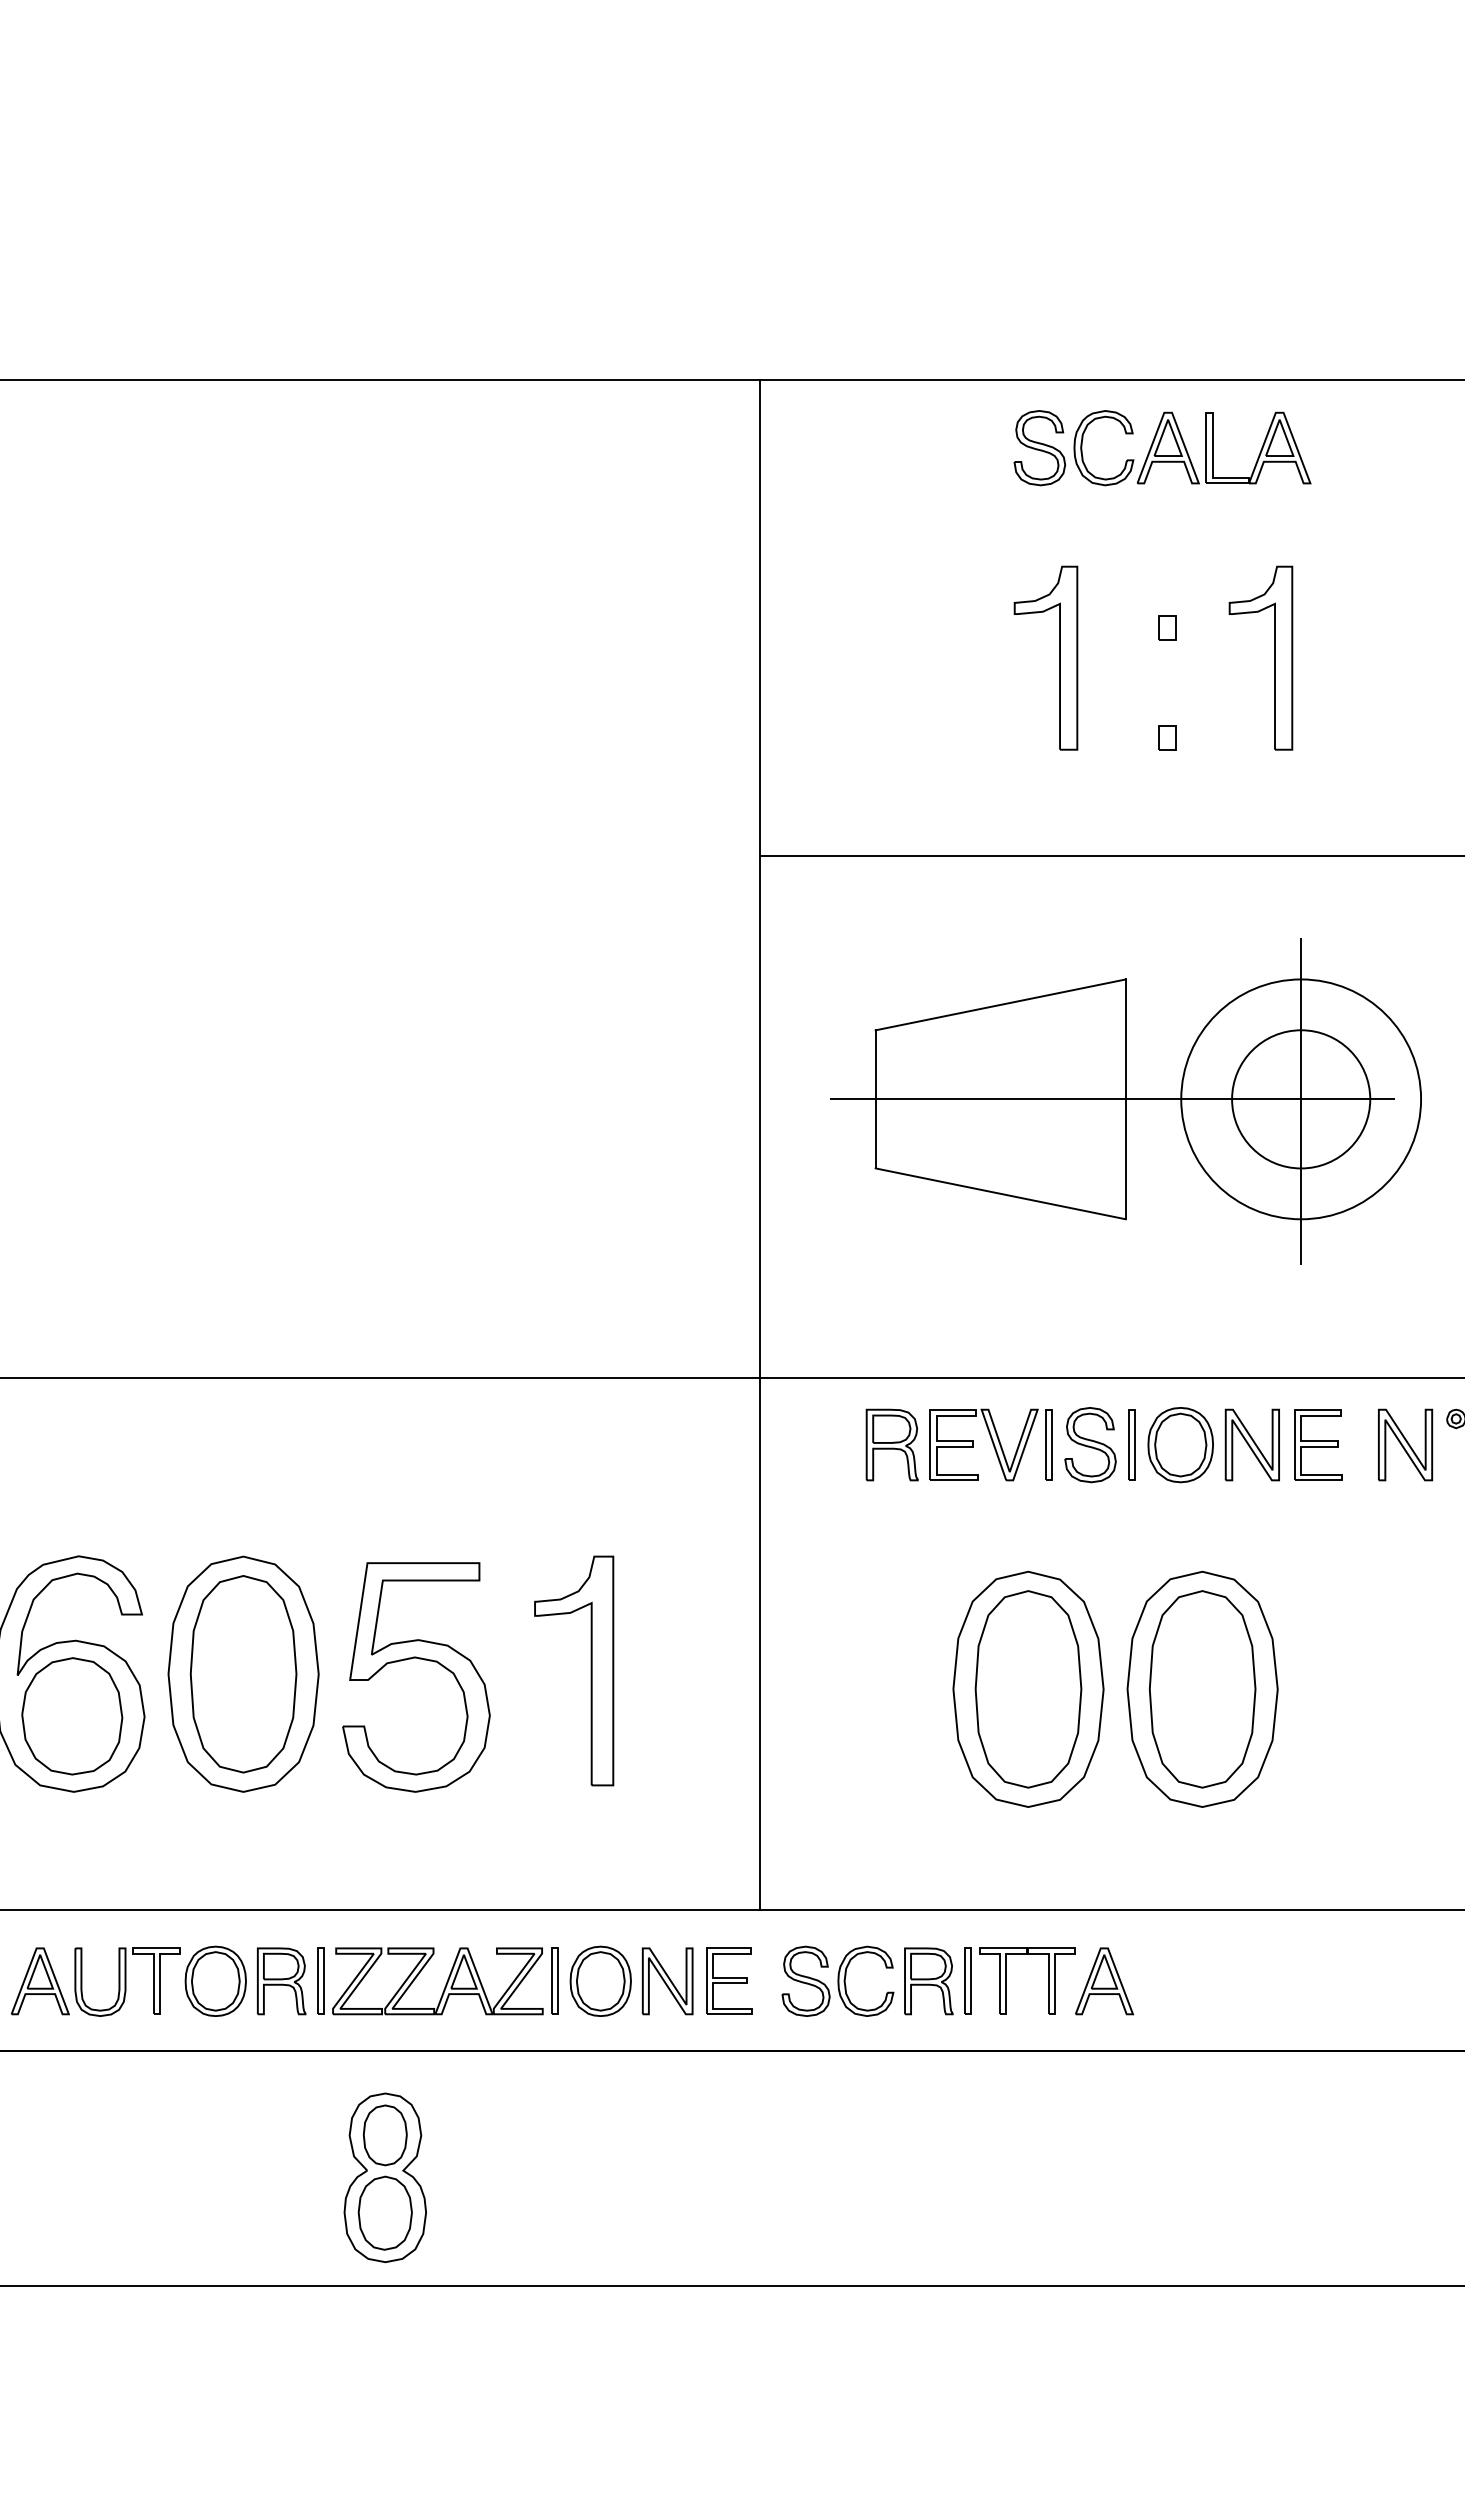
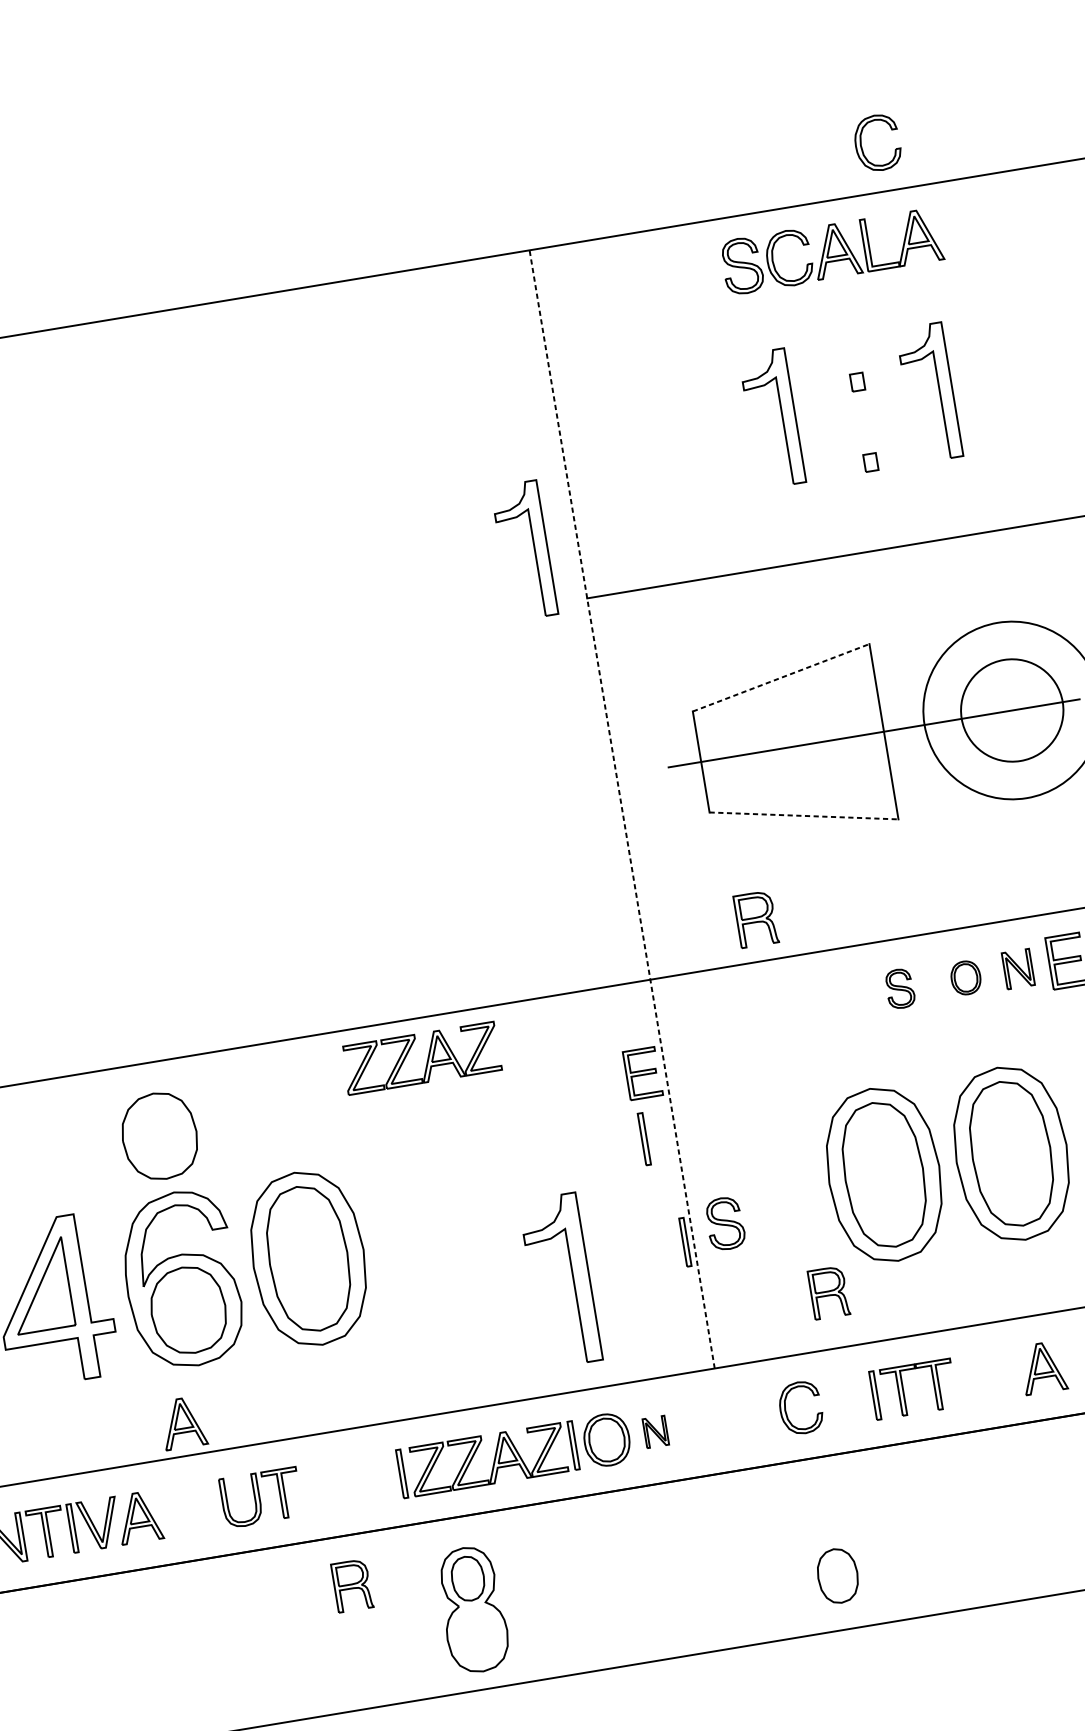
part: (1225, 314) -> (861, 145), added
part: (700, 778) -> (534, 548), added
line: (1000, 1004) -> (780, 677), solid -> dashed
line: (1301, 1101) -> (1012, 712), removed
line: (760, 1145) -> (622, 809), solid -> dashed
line: (1000, 1193) -> (803, 815), solid -> dashed
part: (445, 1435) -> (427, 1059), added
part: (891, 1444) -> (755, 919), moved
part: (990, 1444) -> (826, 1000), removed
part: (1131, 1444) -> (644, 1138), moved
part: (1251, 1444) -> (1017, 968), size x0.7
part: (1090, 1445) -> (900, 989), size x0.7
part: (1180, 1445) -> (965, 978), size x0.6
part: (72, 1478) -> (159, 1136), added
part: (419, 1659) -> (435, 1226), removed
part: (590, 1670) -> (572, 1278), moved
part: (748, 1734) -> (685, 1241), added
part: (215, 1980) -> (325, 1486), removed
part: (729, 1980) -> (642, 1072), moved
part: (805, 1980) -> (724, 1223), moved
part: (39, 1981) -> (182, 1423), moved
part: (281, 1981) -> (352, 1585), moved
part: (667, 1981) -> (655, 1432), size x0.6
part: (928, 1981) -> (828, 1293), moved
part: (1104, 1981) -> (1043, 1367), moved
part: (384, 2212) -> (837, 1575), moved

